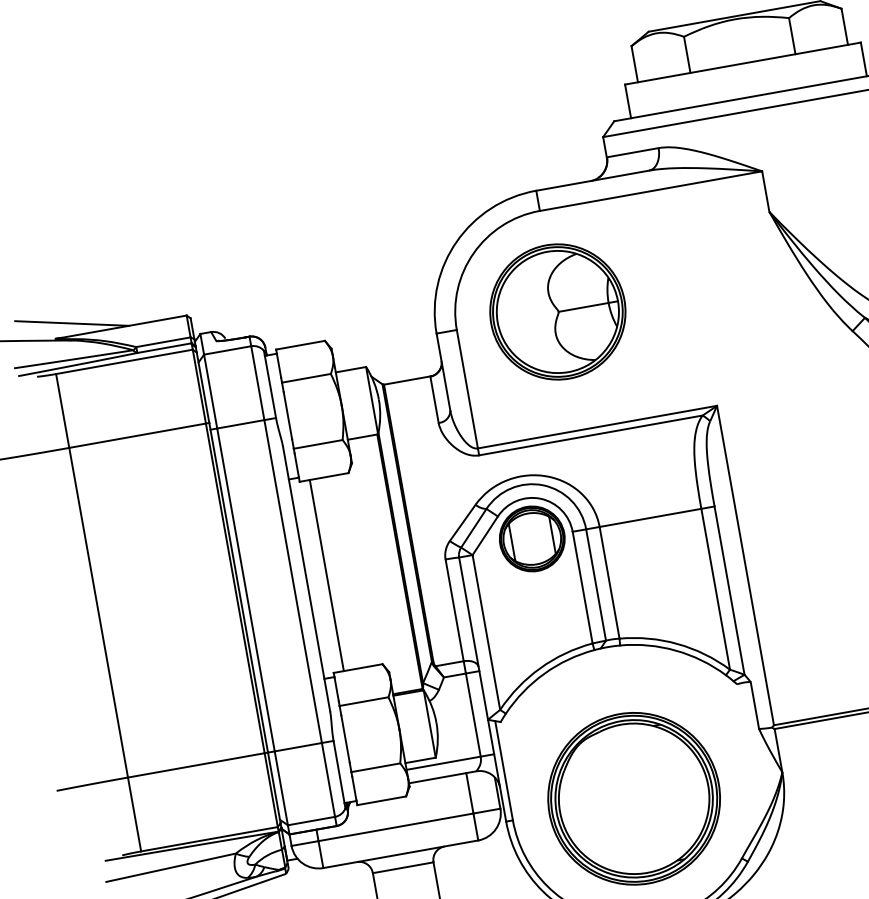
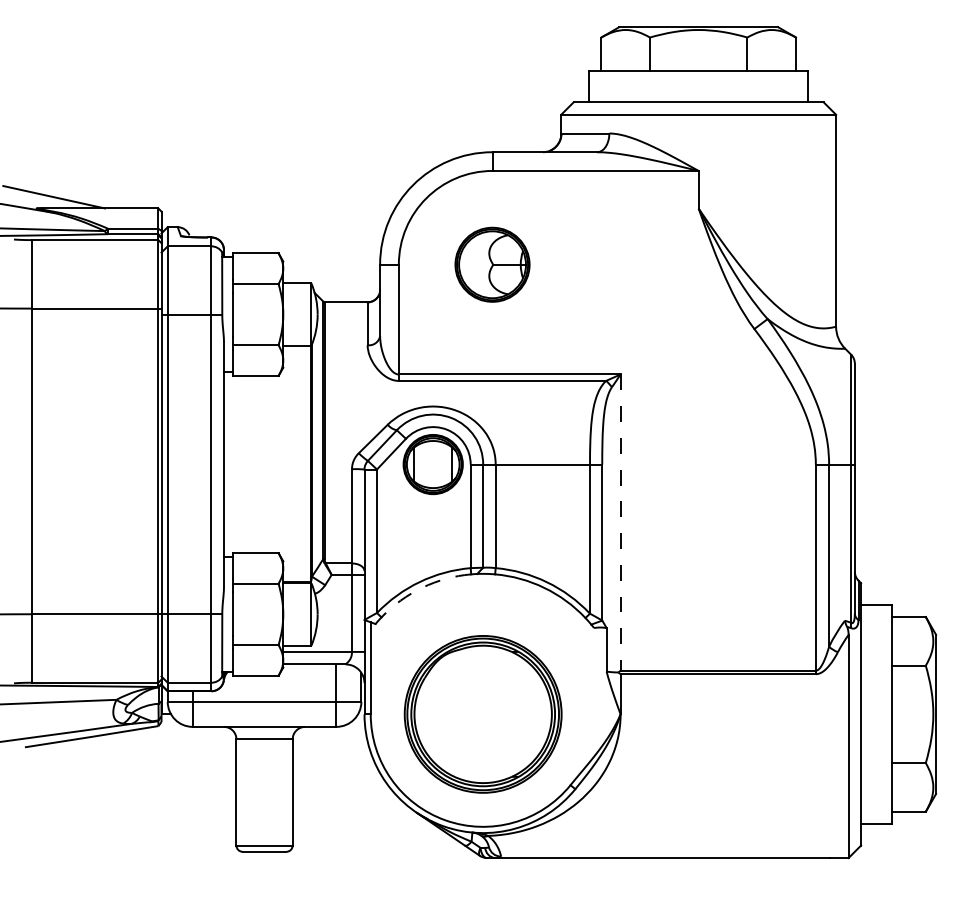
part: (557, 311) -> (492, 264), size x0.6
line: (745, 566) -> (620, 523), solid -> dashed
line: (326, 575) -> (242, 464), removed
arc: (544, 673) -> (422, 587), solid -> dashed

